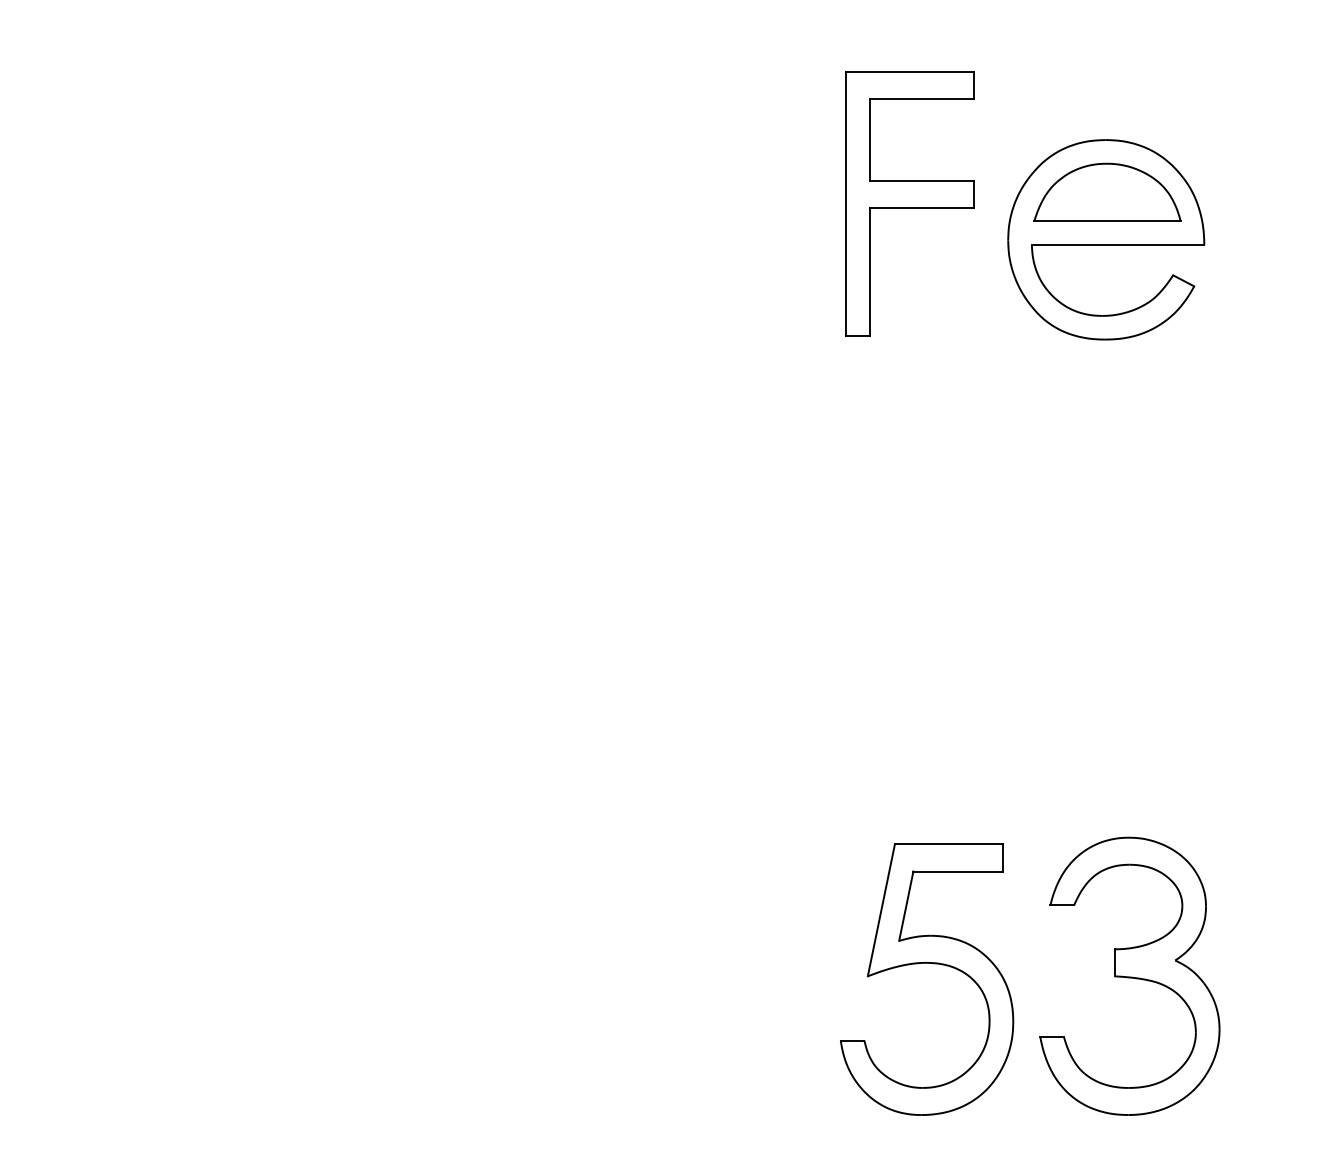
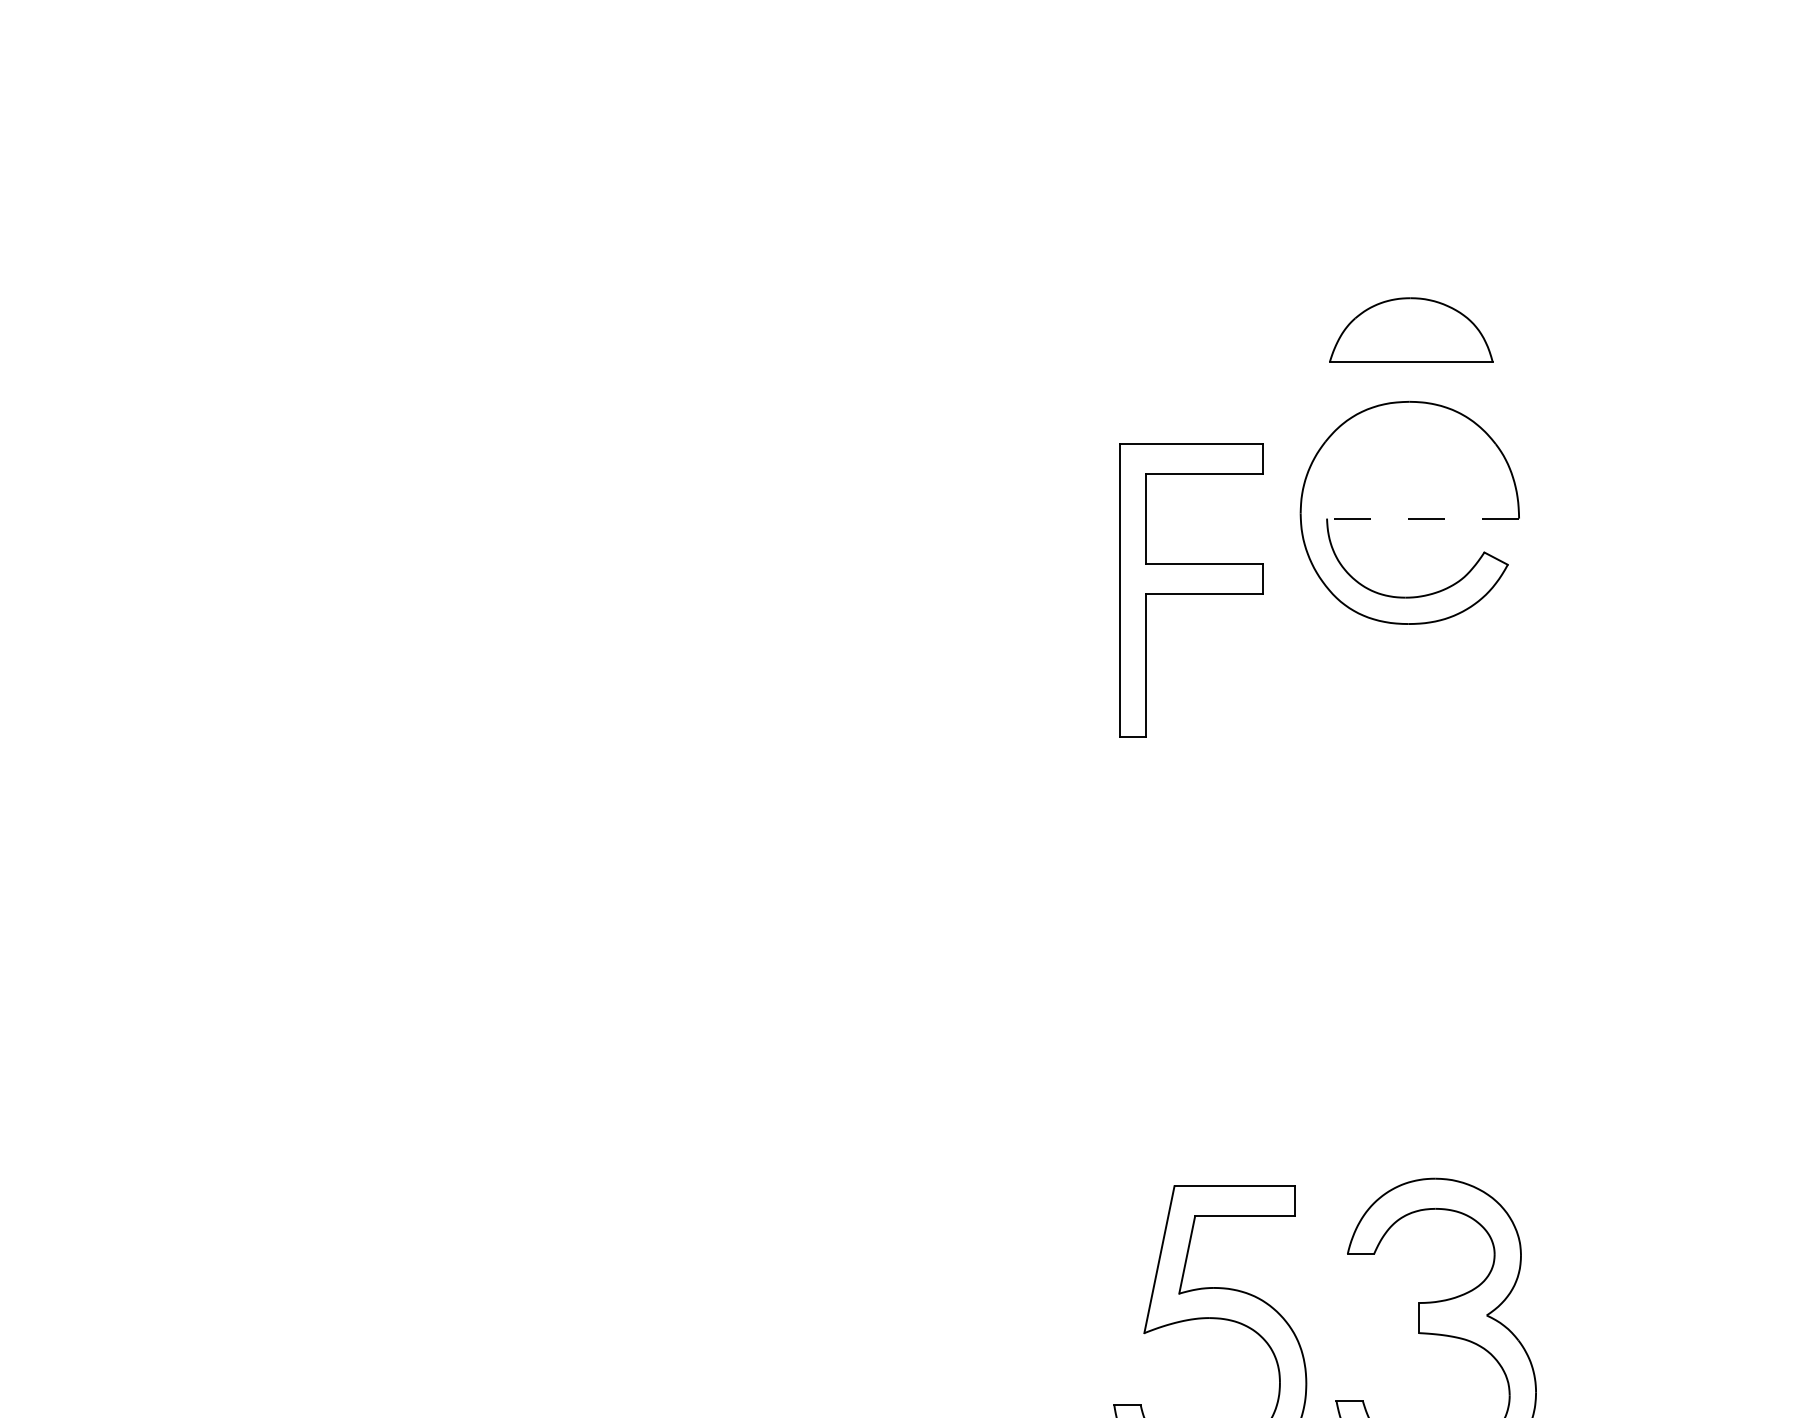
part: (1107, 191) -> (1411, 329), moved
part: (910, 204) -> (1191, 590), moved
line: (1117, 244) -> (1422, 518), solid -> dashed

